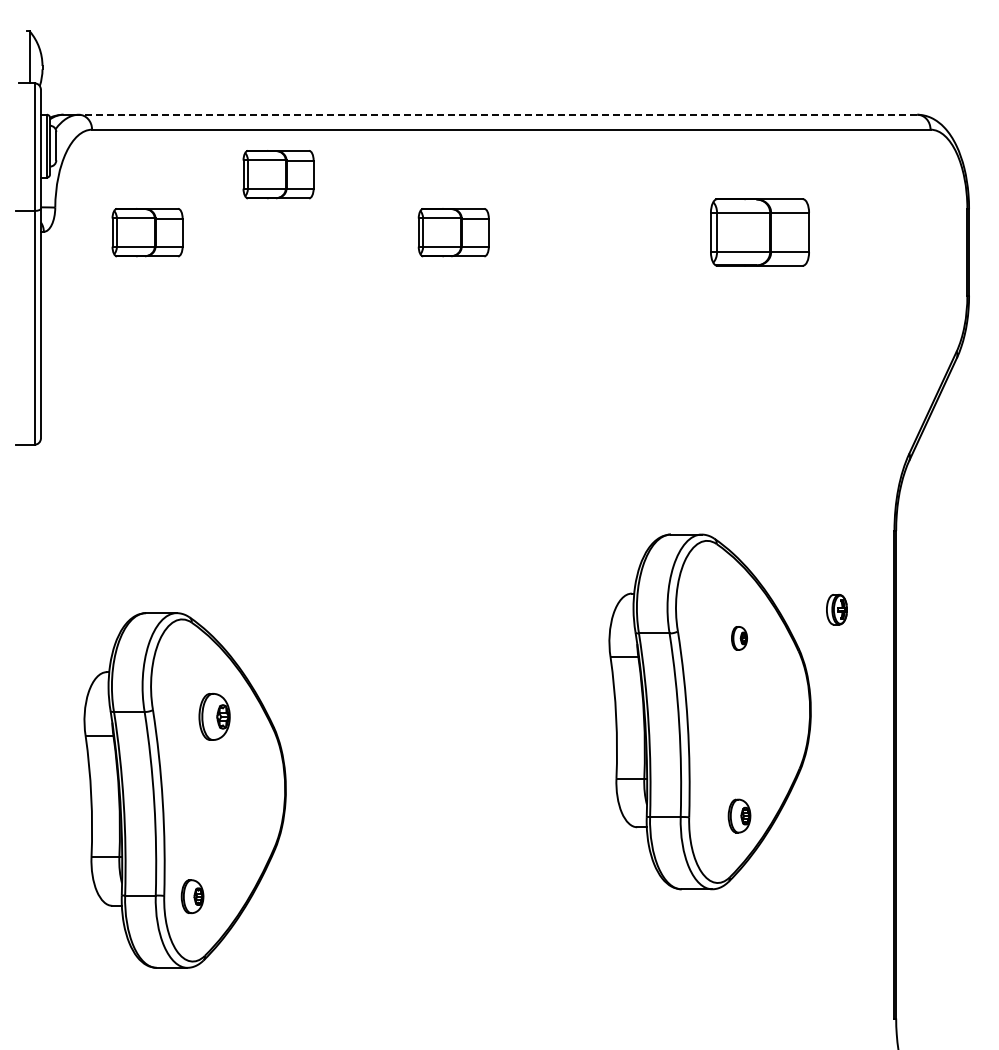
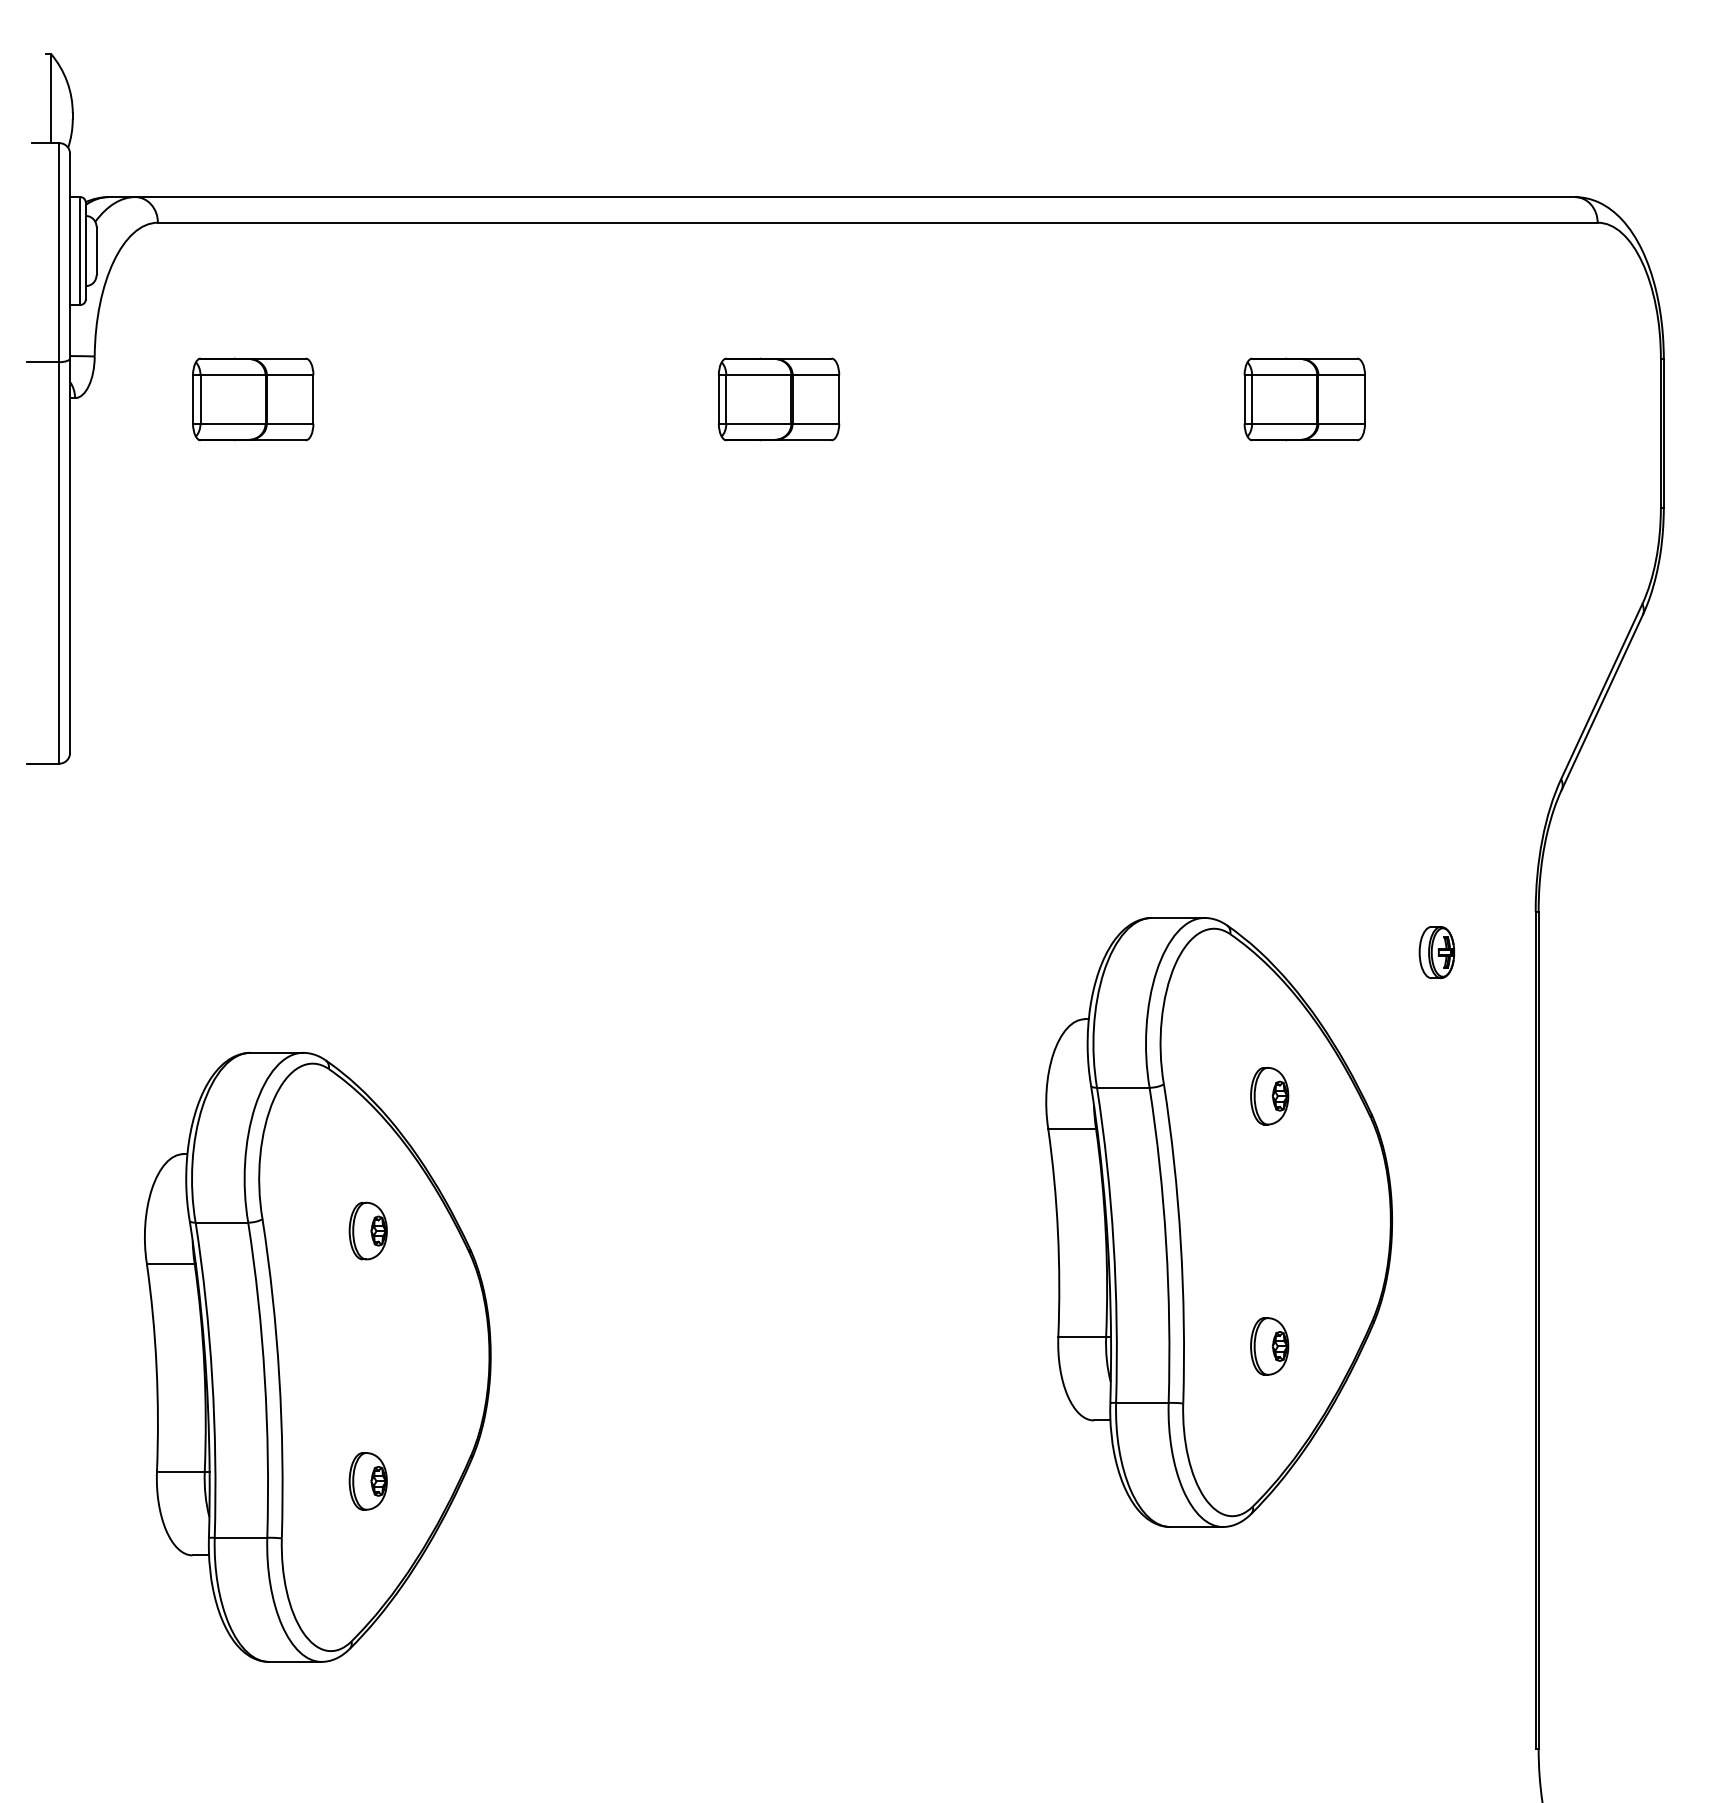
line: (497, 114) -> (854, 196), dashed -> solid
part: (278, 174) -> (478, 299), removed
part: (759, 232) -> (1303, 399), size x0.71
part: (836, 609) -> (1436, 952), moved
part: (739, 638) -> (1269, 1096), size x1.43
part: (214, 716) -> (368, 1230), size x0.71
part: (739, 815) -> (1269, 1345), moved
part: (192, 896) -> (368, 1481), moved

